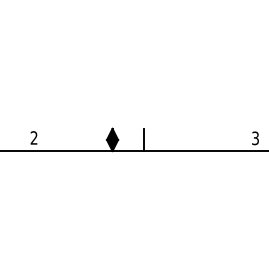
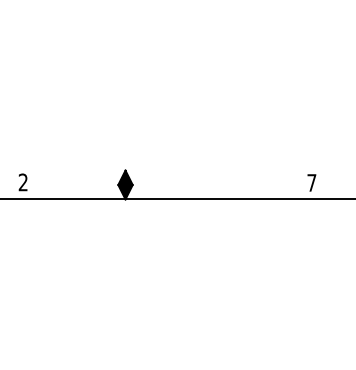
text: (255, 138) -> (311, 182), 3 -> 7
line: (143, 139) -> (166, 184), removed

